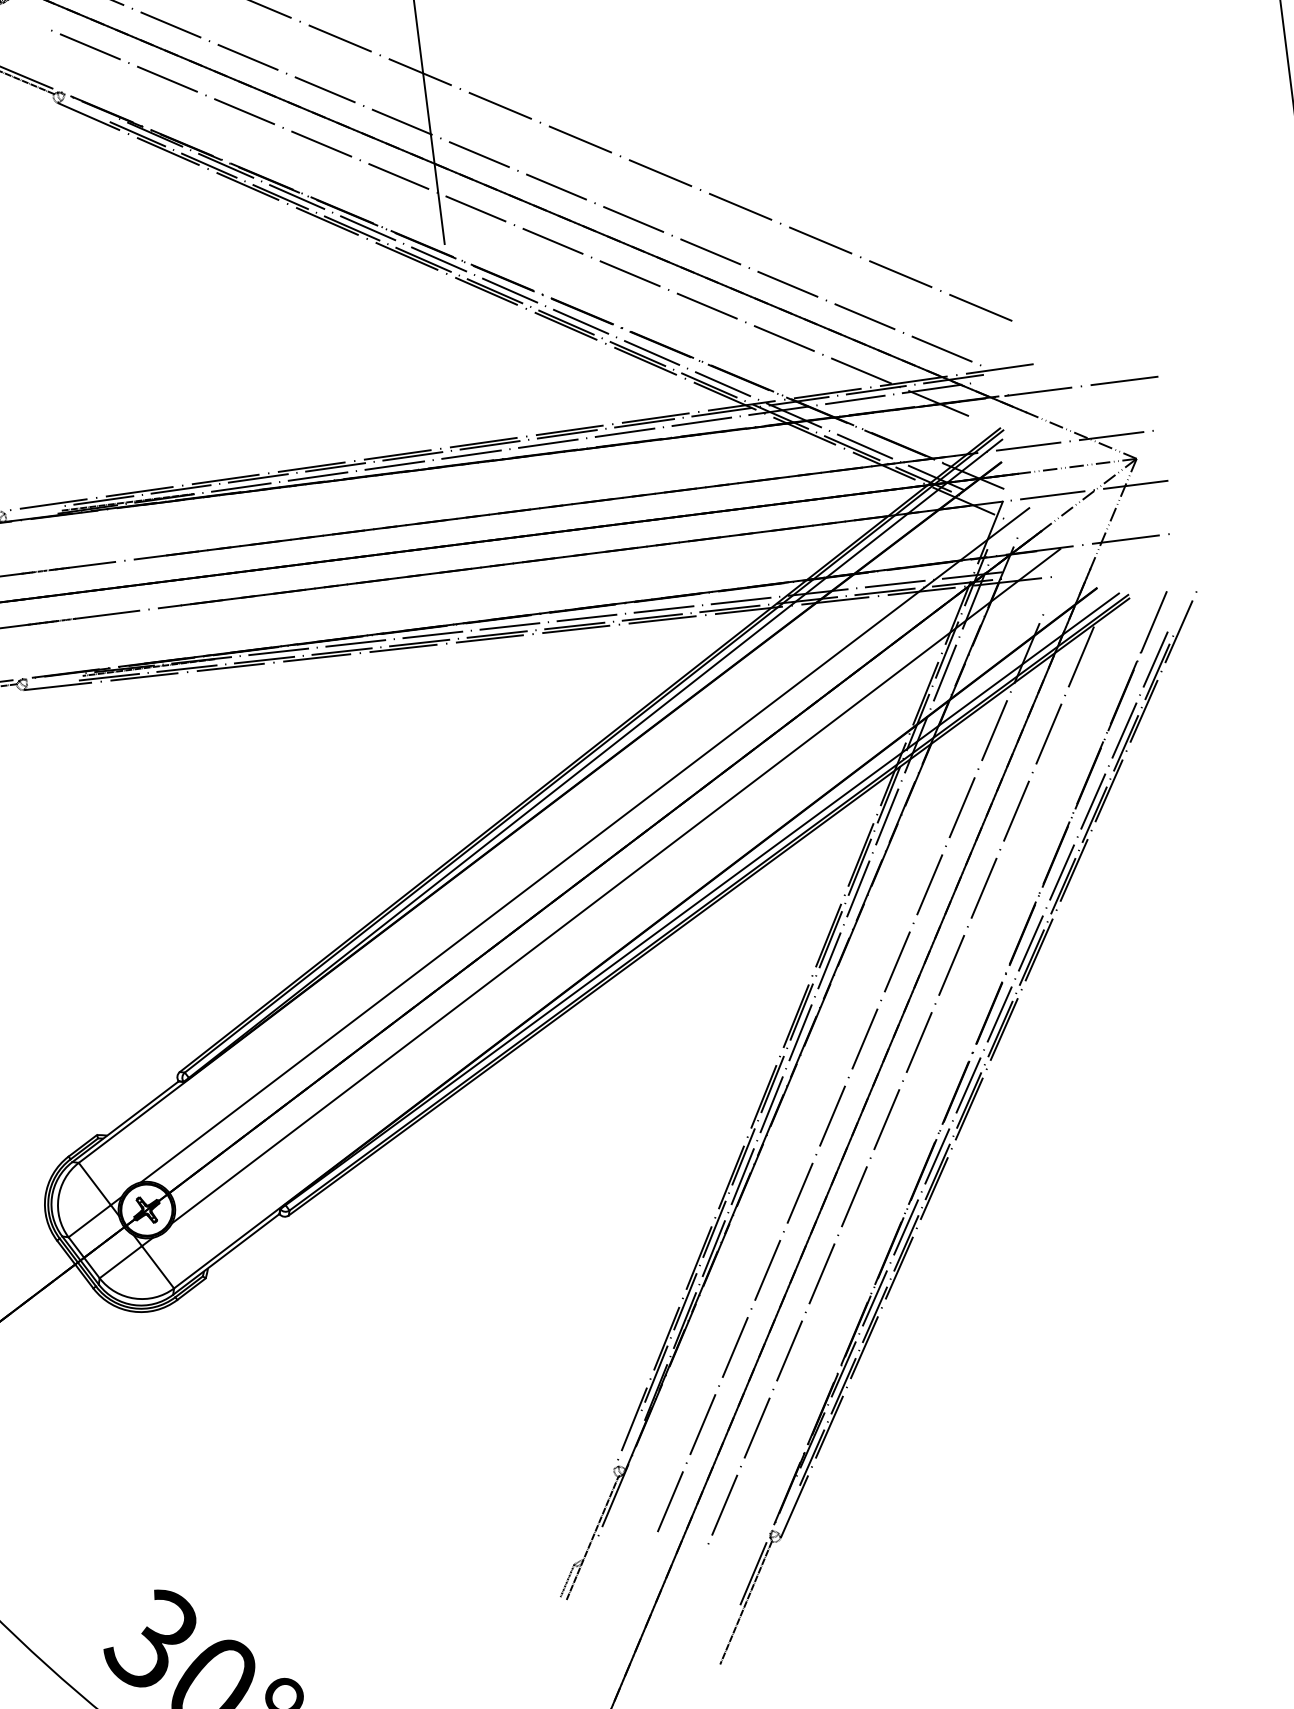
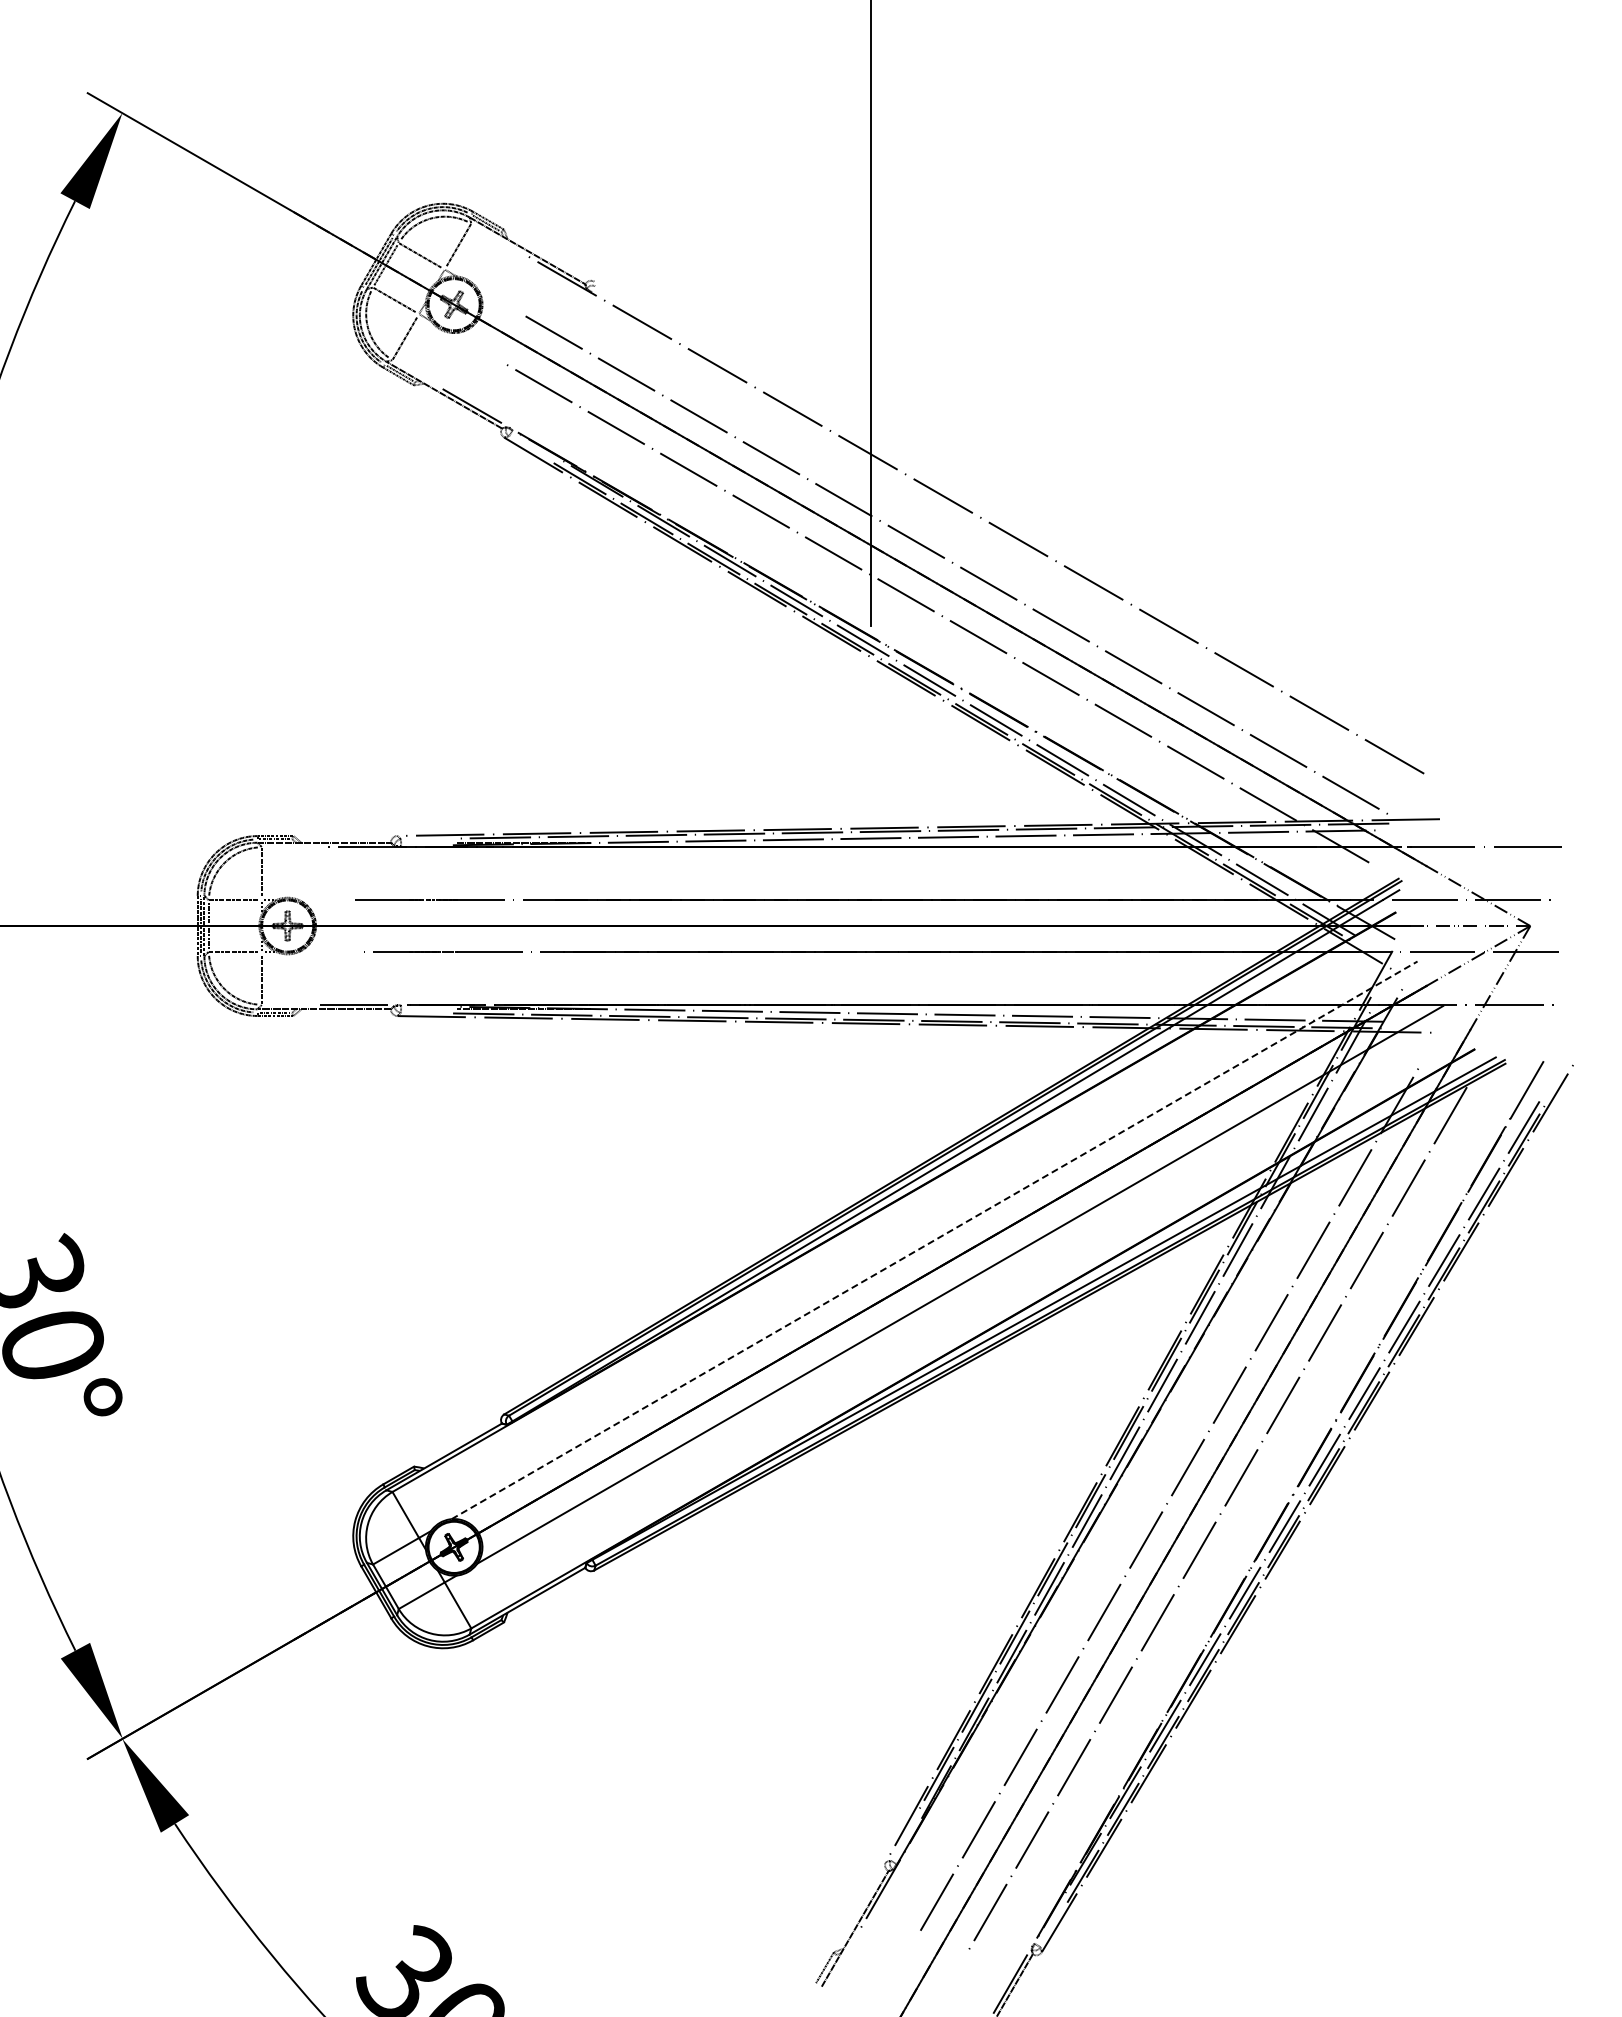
line: (584, 845) -> (934, 1240), solid -> dashed

